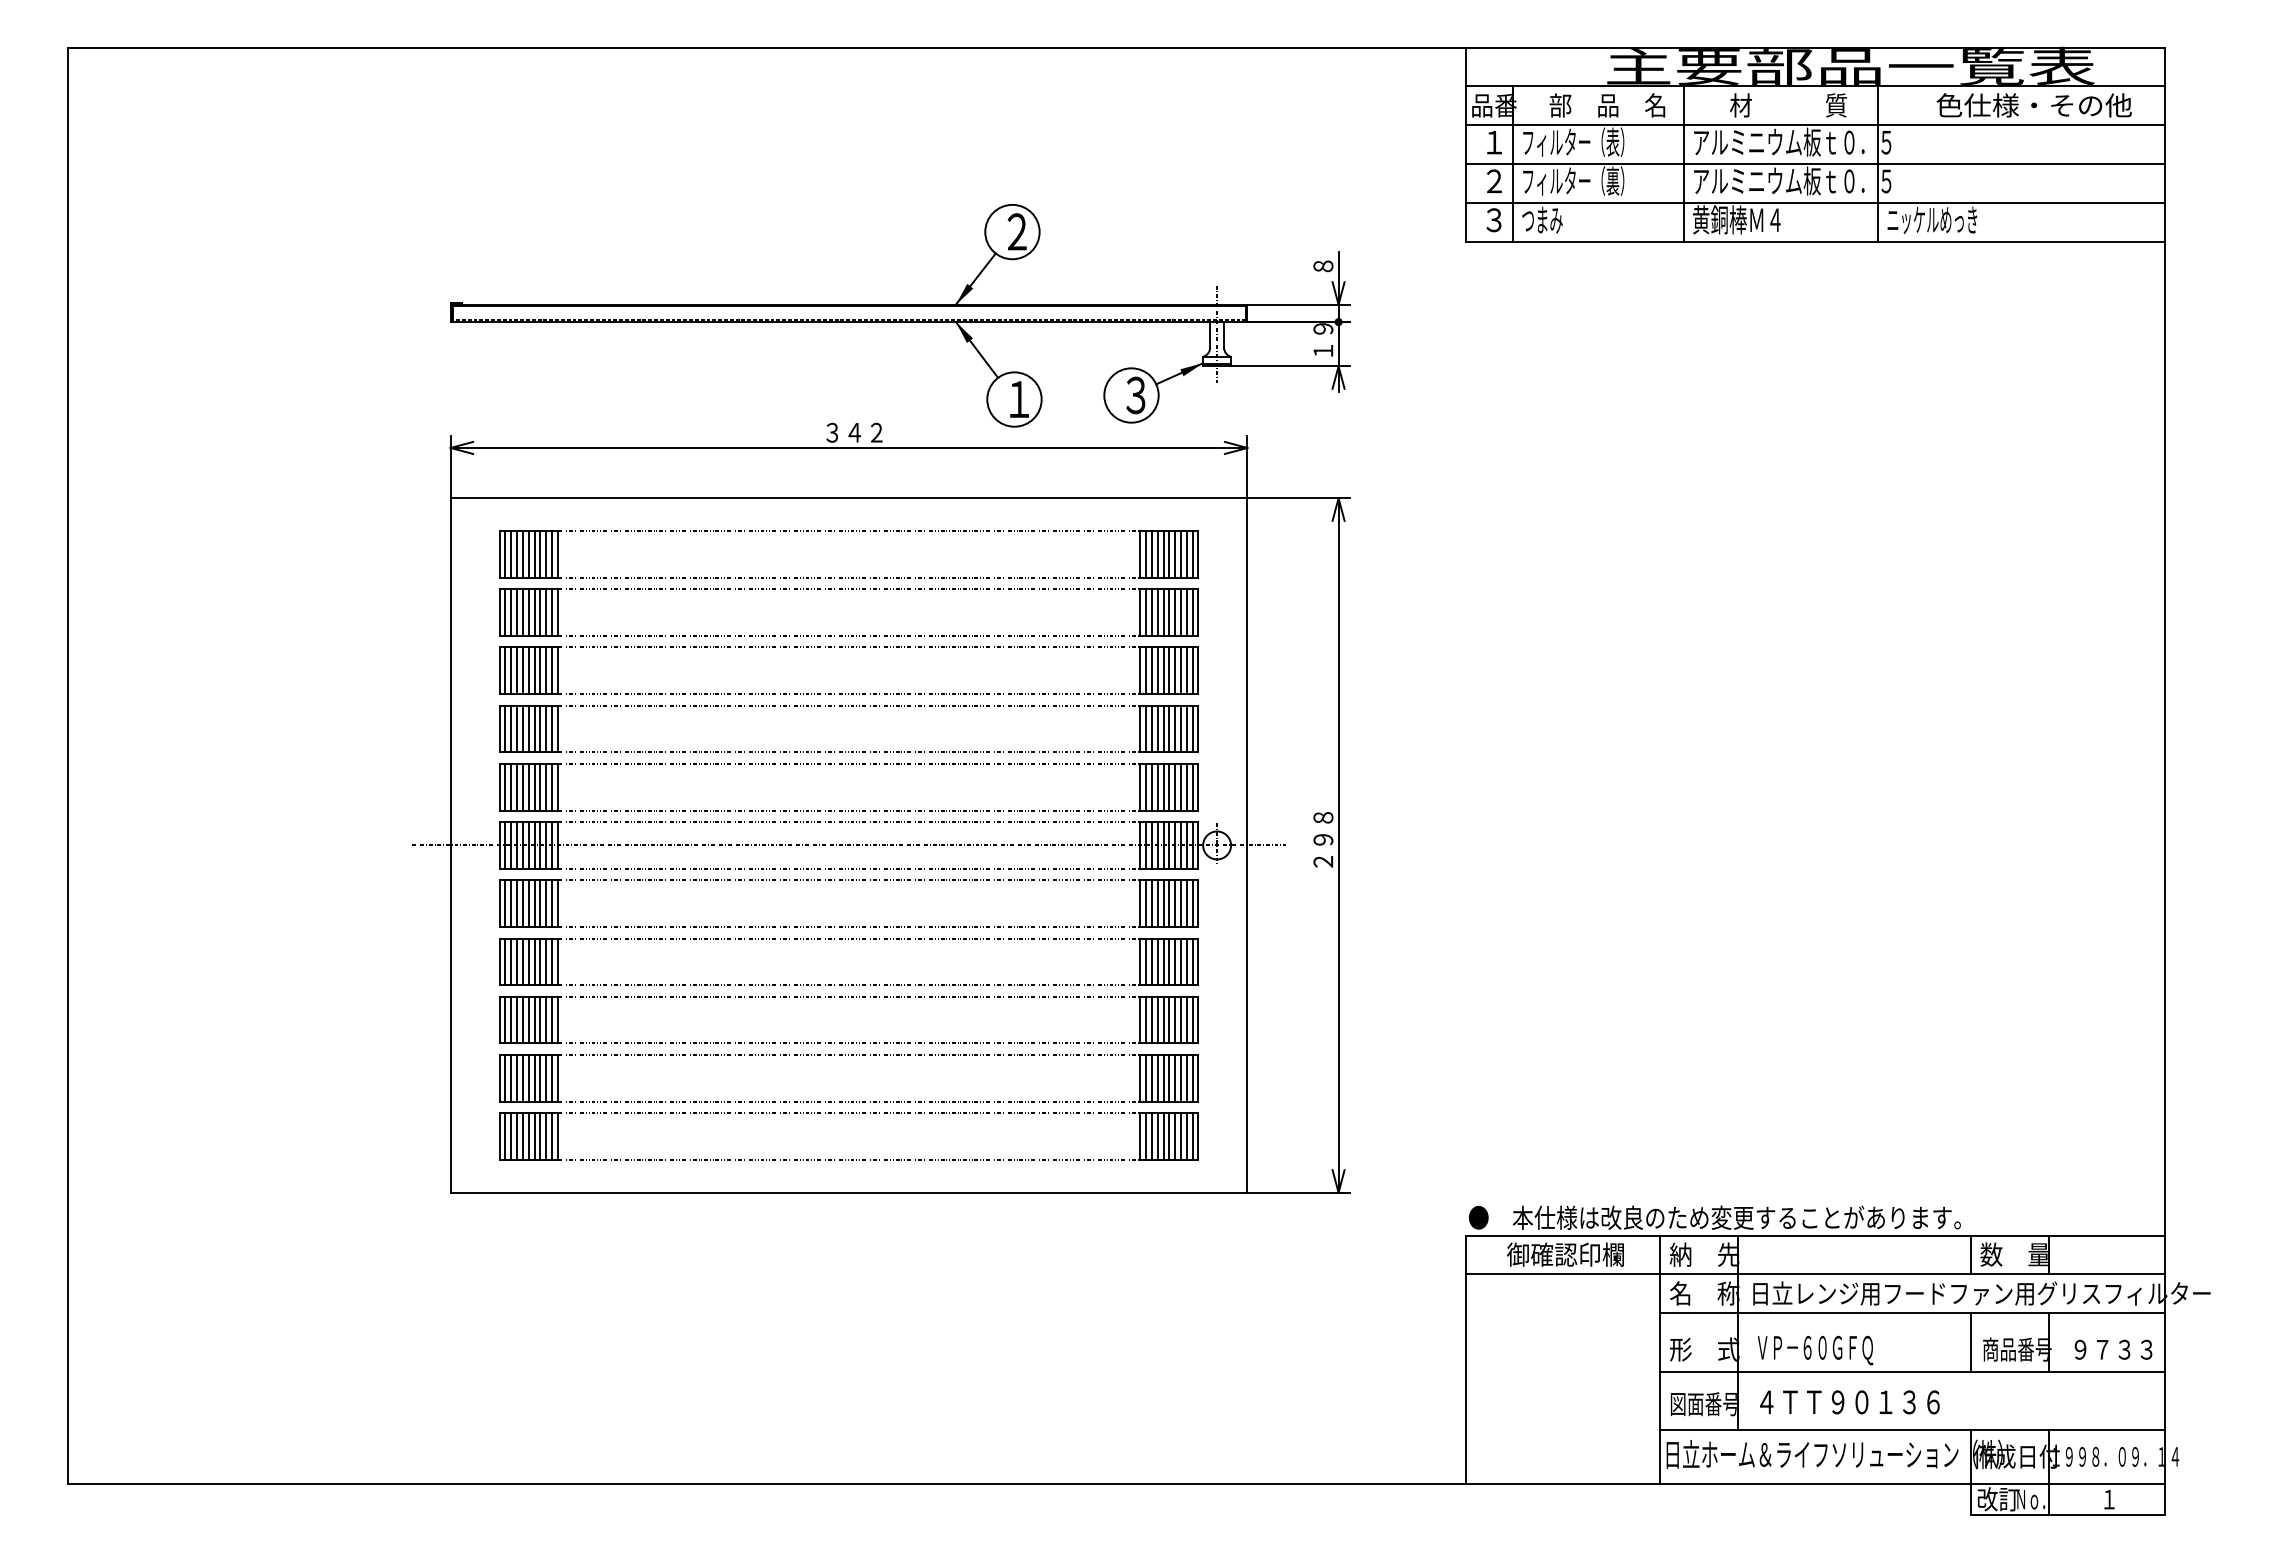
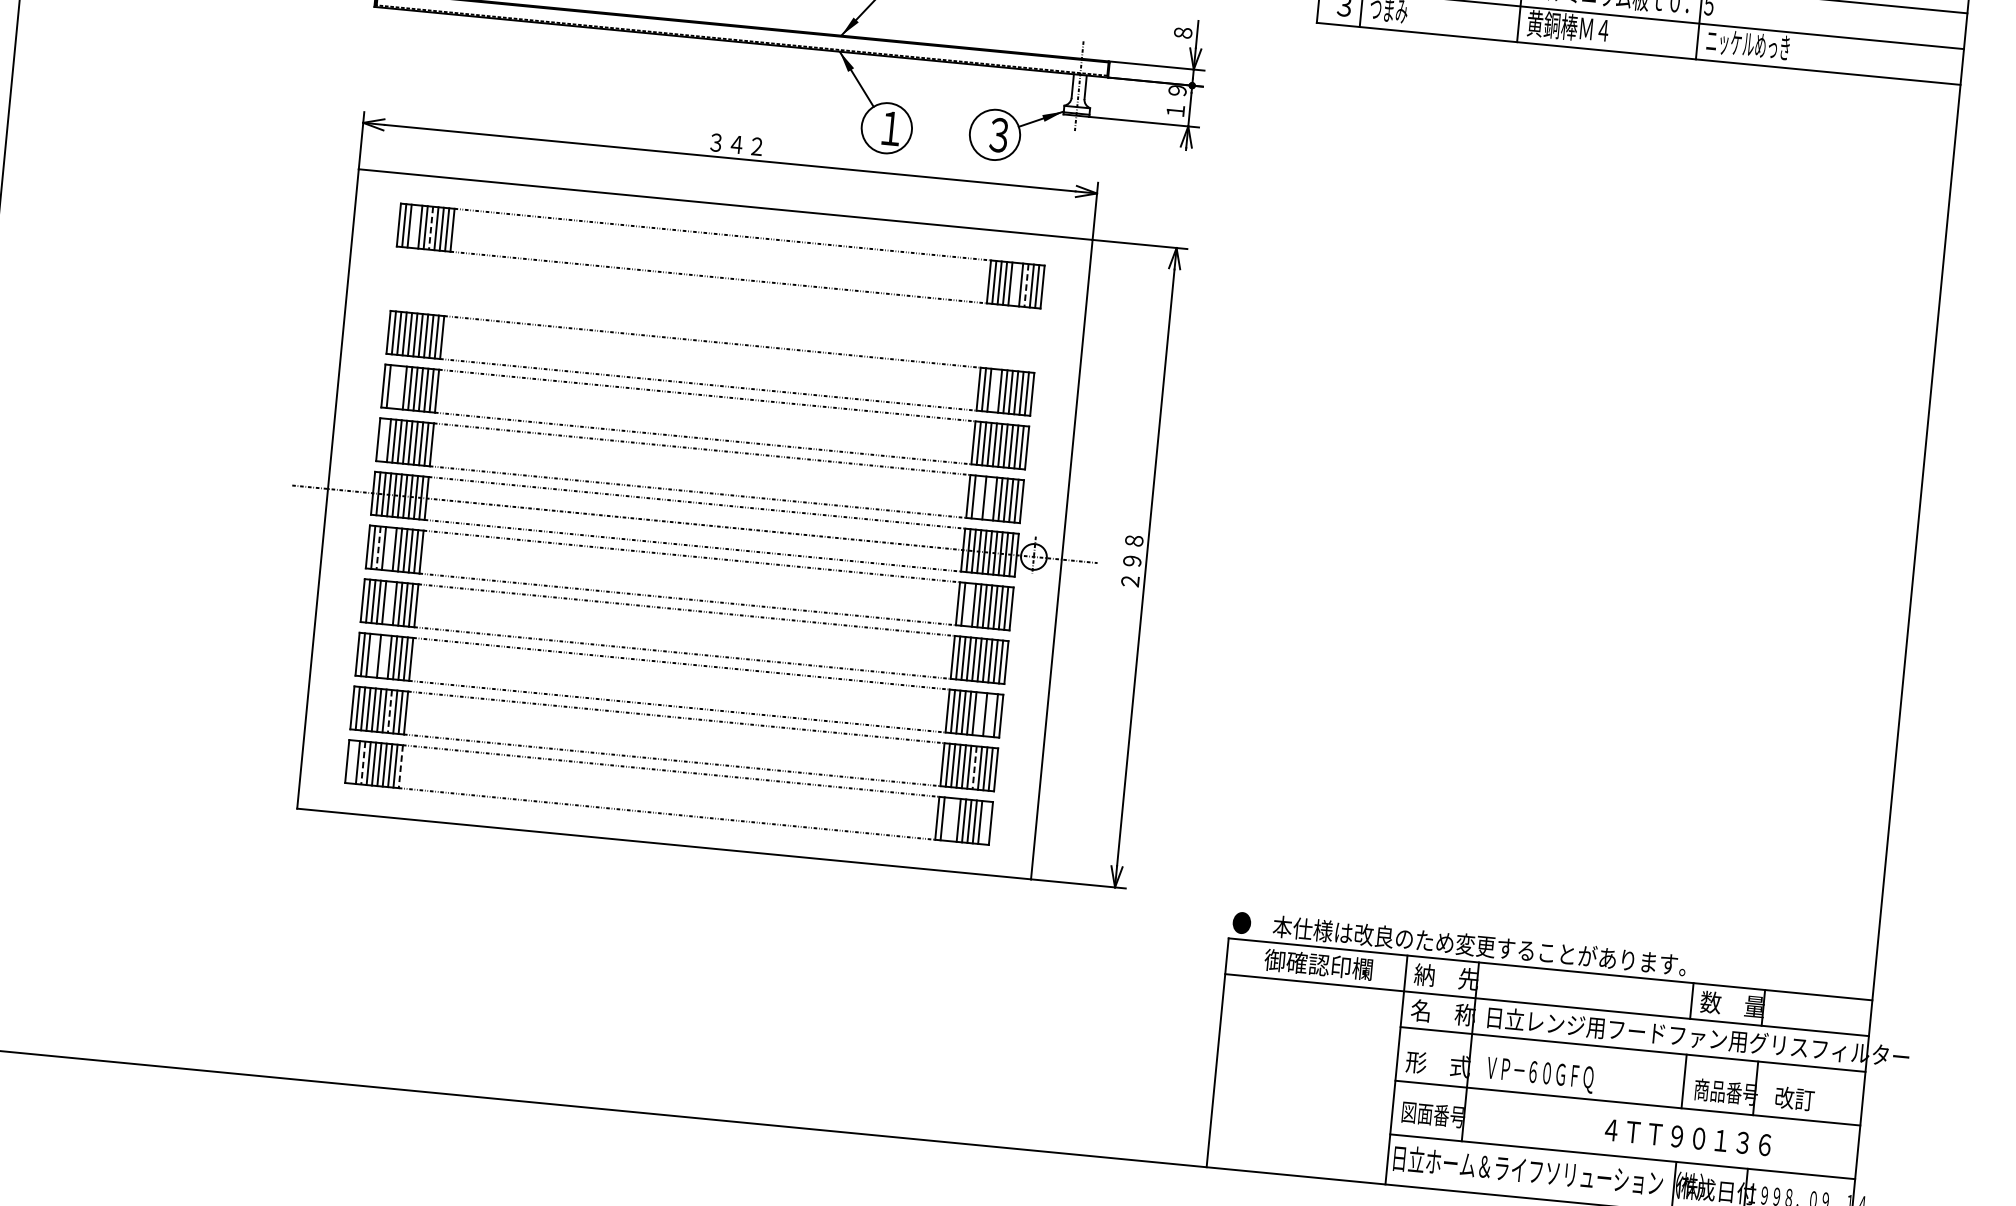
line: (517, 553) -> (415, 225), removed
line: (1169, 553) -> (1015, 283), removed
line: (534, 554) -> (431, 228), solid -> dashed
line: (1181, 554) -> (1026, 285), solid -> dashed
part: (848, 589) -> (717, 288), removed
line: (1157, 670) -> (994, 390), removed
line: (511, 728) -> (394, 386), removed
line: (517, 728) -> (399, 387), removed
line: (505, 786) -> (383, 439), removed
line: (1151, 786) -> (978, 496), removed
line: (1163, 786) -> (989, 497), removed
line: (522, 903) -> (389, 548), removed
line: (1151, 903) -> (968, 604), removed
line: (511, 904) -> (378, 548), solid -> dashed
line: (528, 961) -> (389, 602), removed
line: (517, 1019) -> (374, 655), removed
line: (528, 1019) -> (384, 656), removed
line: (1175, 1019) -> (980, 713), removed
line: (1186, 1019) -> (990, 714), removed
line: (540, 1078) -> (390, 711), solid -> dashed
line: (1175, 1078) -> (974, 767), solid -> dashed
line: (505, 1136) -> (352, 761), removed
line: (1151, 1136) -> (947, 819), removed
line: (1157, 1136) -> (953, 819), removed
line: (1192, 1136) -> (985, 822), removed
line: (517, 1137) -> (363, 763), solid -> dashed
line: (557, 1137) -> (400, 767), solid -> dashed
text: (2111, 1349) -> (1813, 1100), ９７３３ -> 改訂
text: (1849, 1402) -> (1687, 1137), moved

